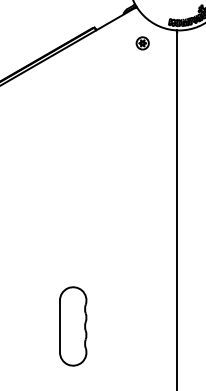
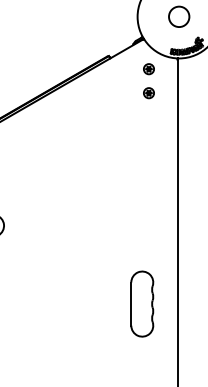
part: (142, 72) -> (148, 93), added
part: (73, 325) -> (142, 303), moved

